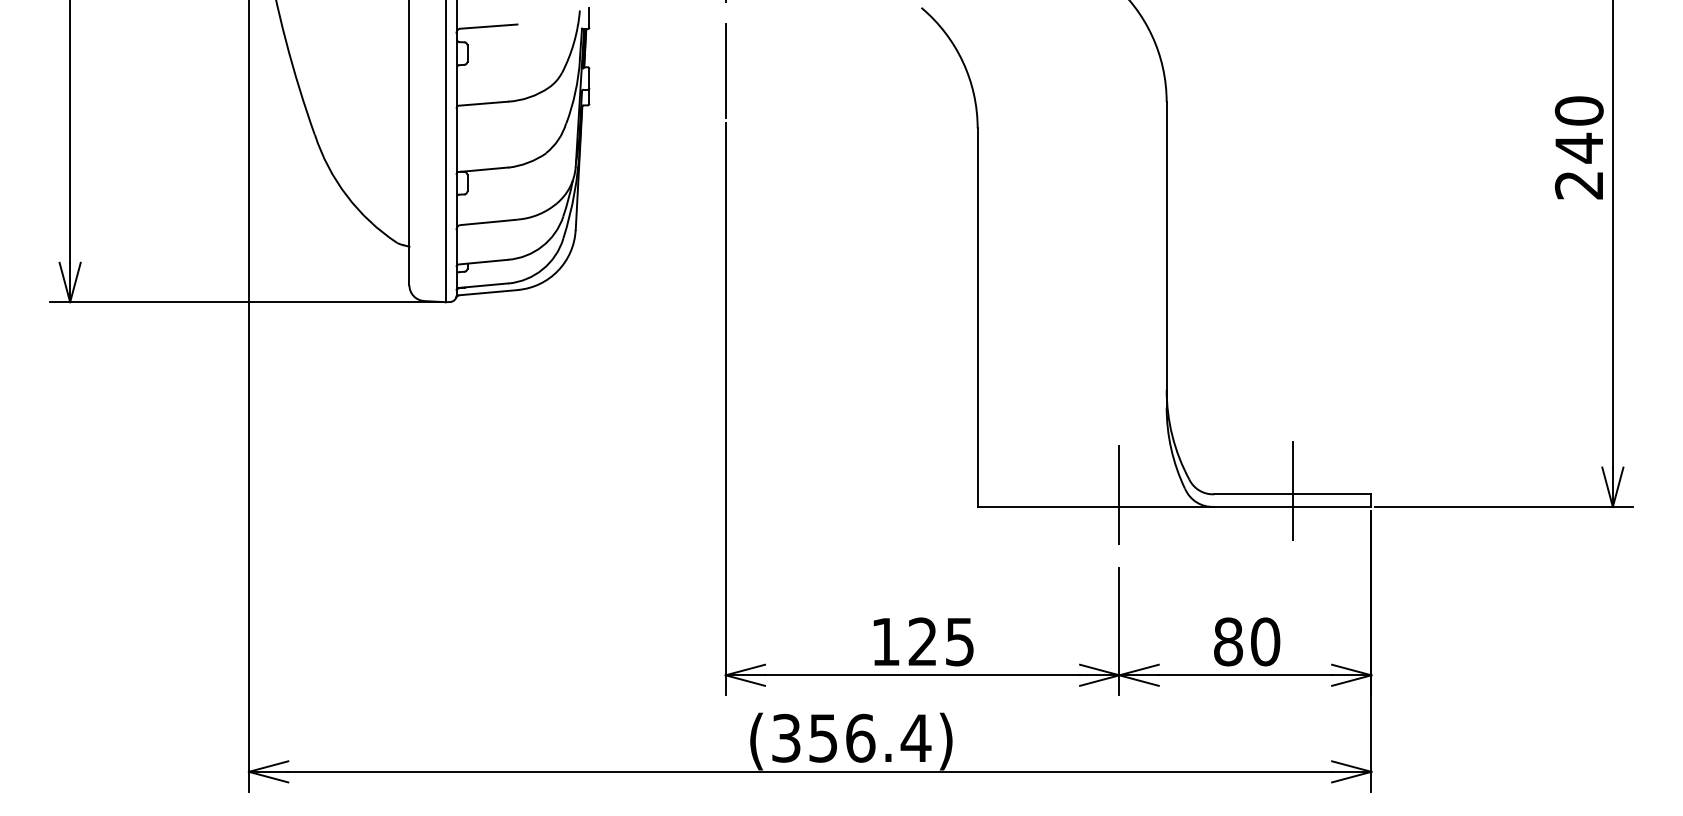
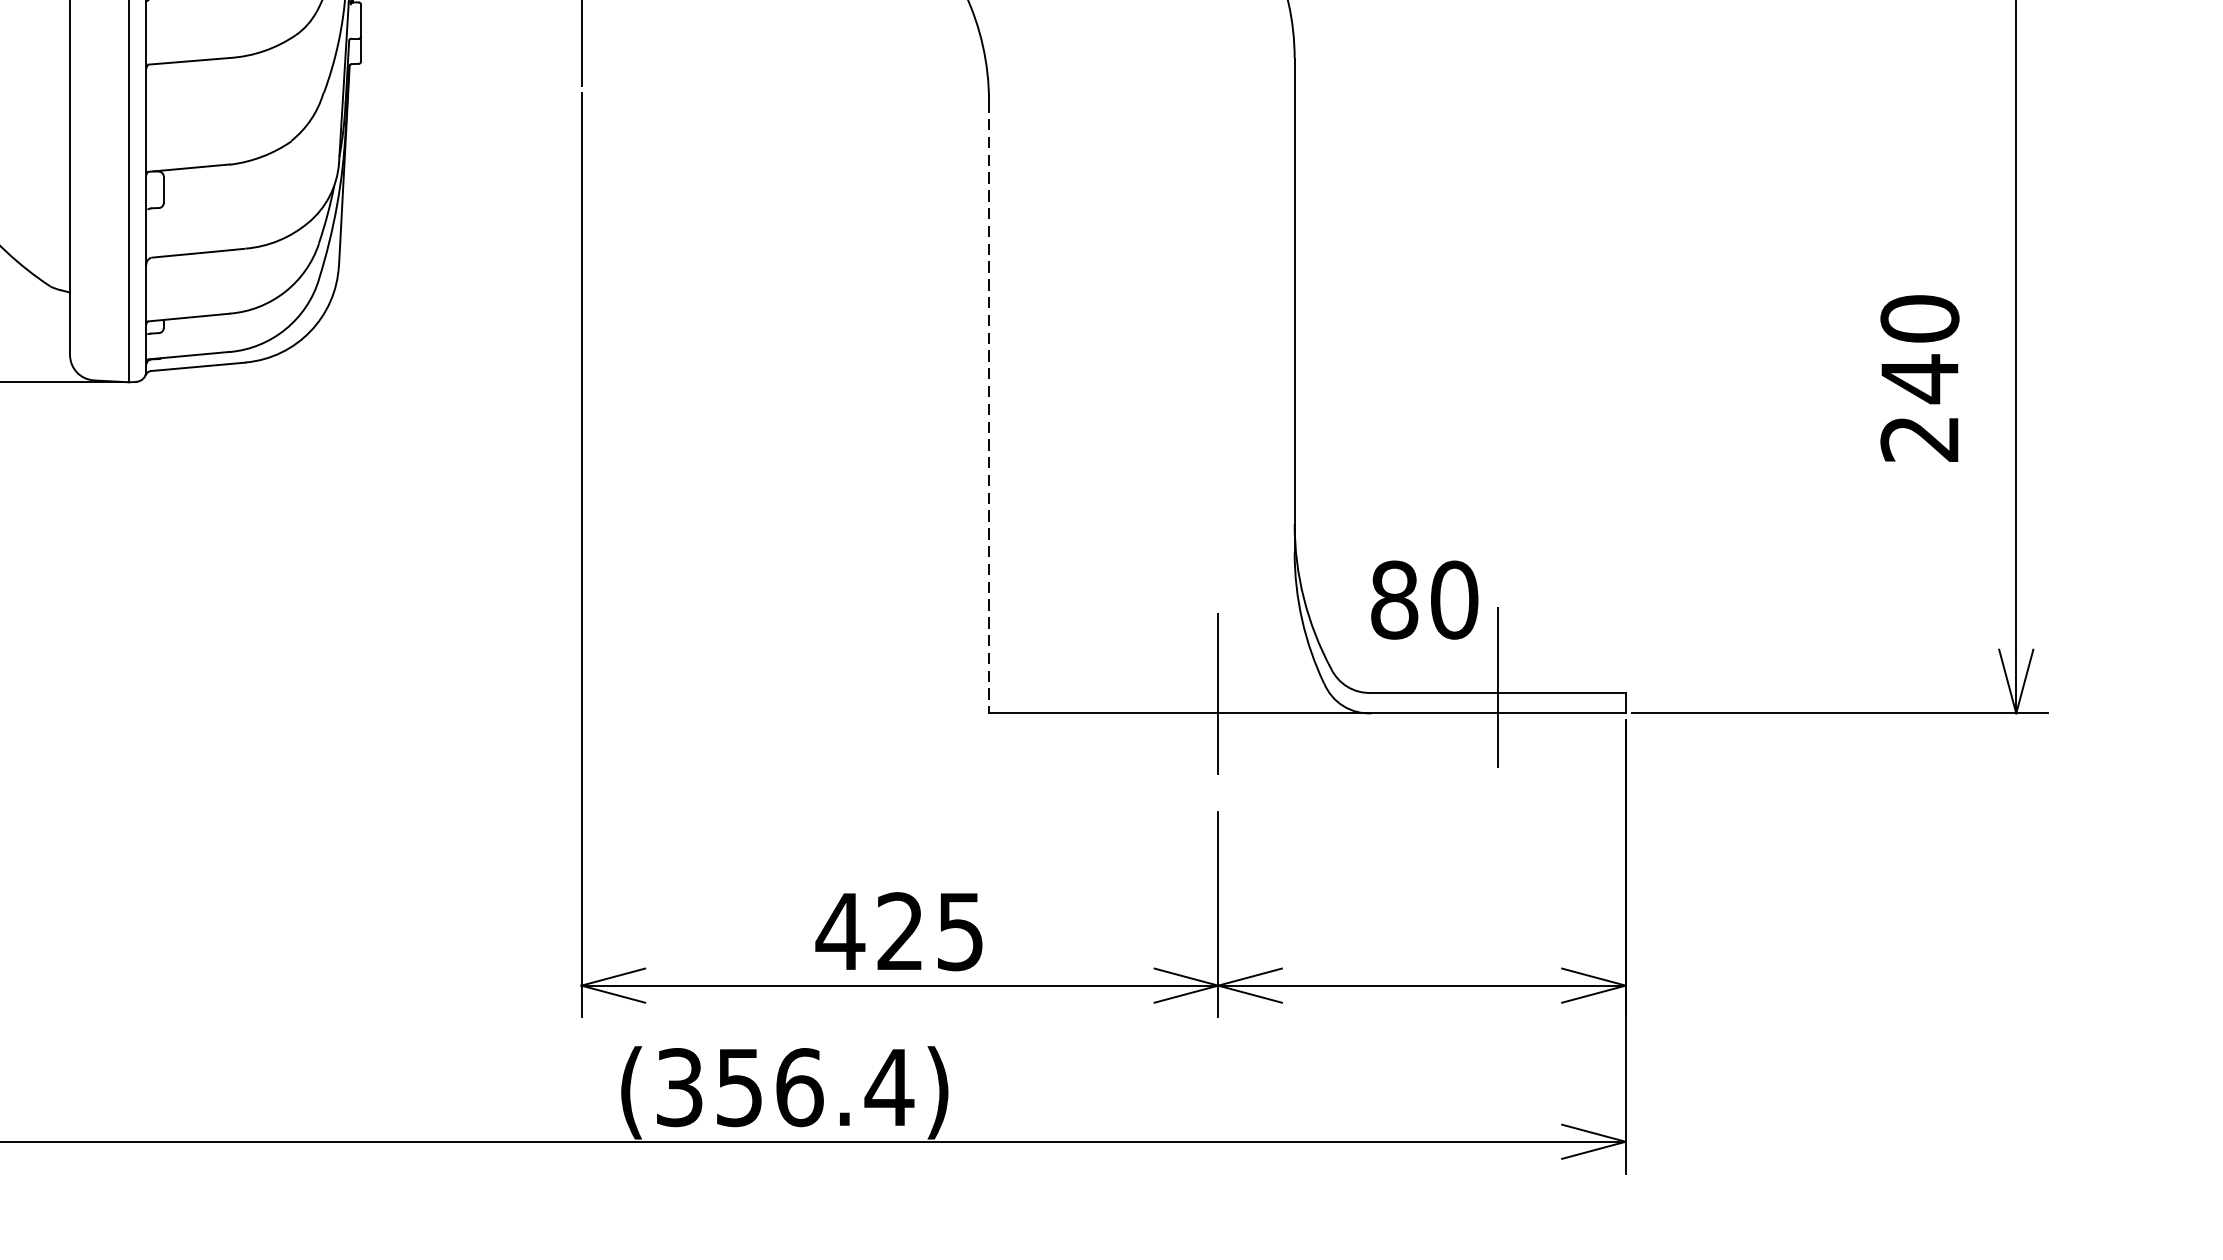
text: (1579, 147) -> (1920, 377), moved
line: (977, 318) -> (988, 408), solid -> dashed
text: (885, 641) -> (839, 930), 125 -> 425
text: (1247, 641) -> (1425, 599), moved

